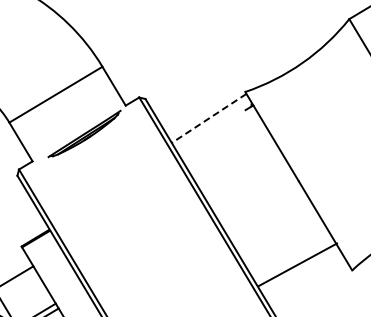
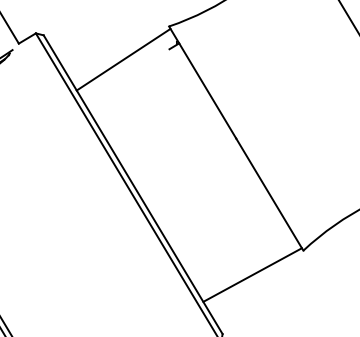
line: (209, 118) -> (124, 59), dashed -> solid
line: (297, 264) -> (252, 274), moved

